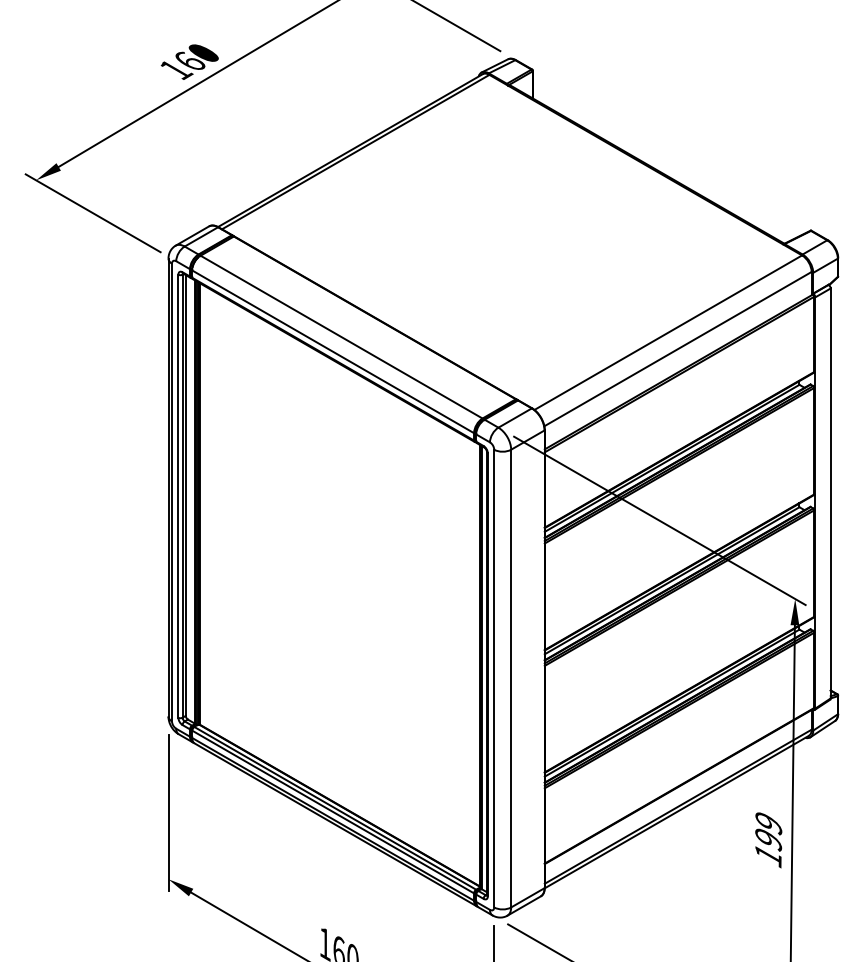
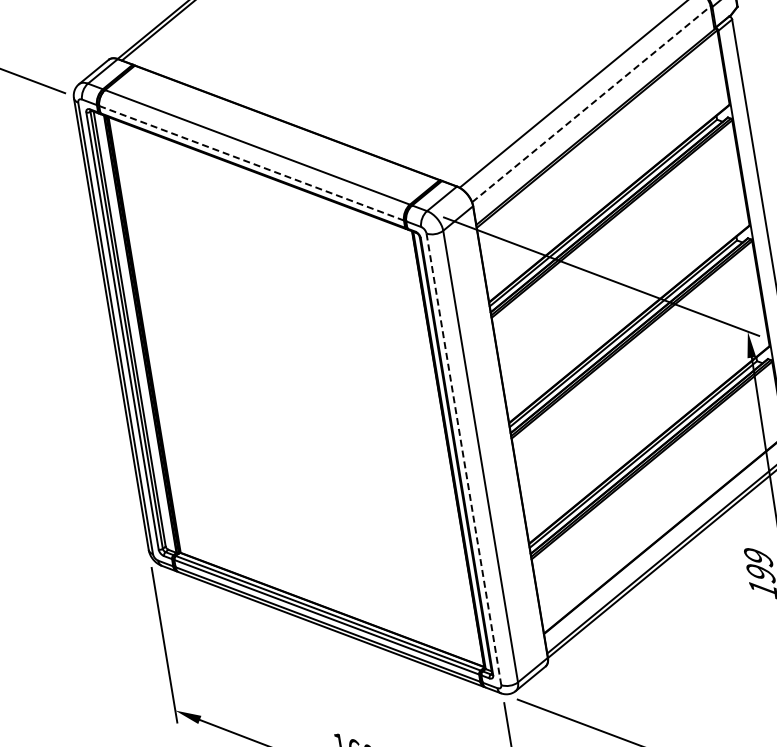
line: (678, 348) -> (591, 103), solid -> dashed
line: (333, 351) -> (251, 162), solid -> dashed
line: (494, 678) -> (464, 459), solid -> dashed

